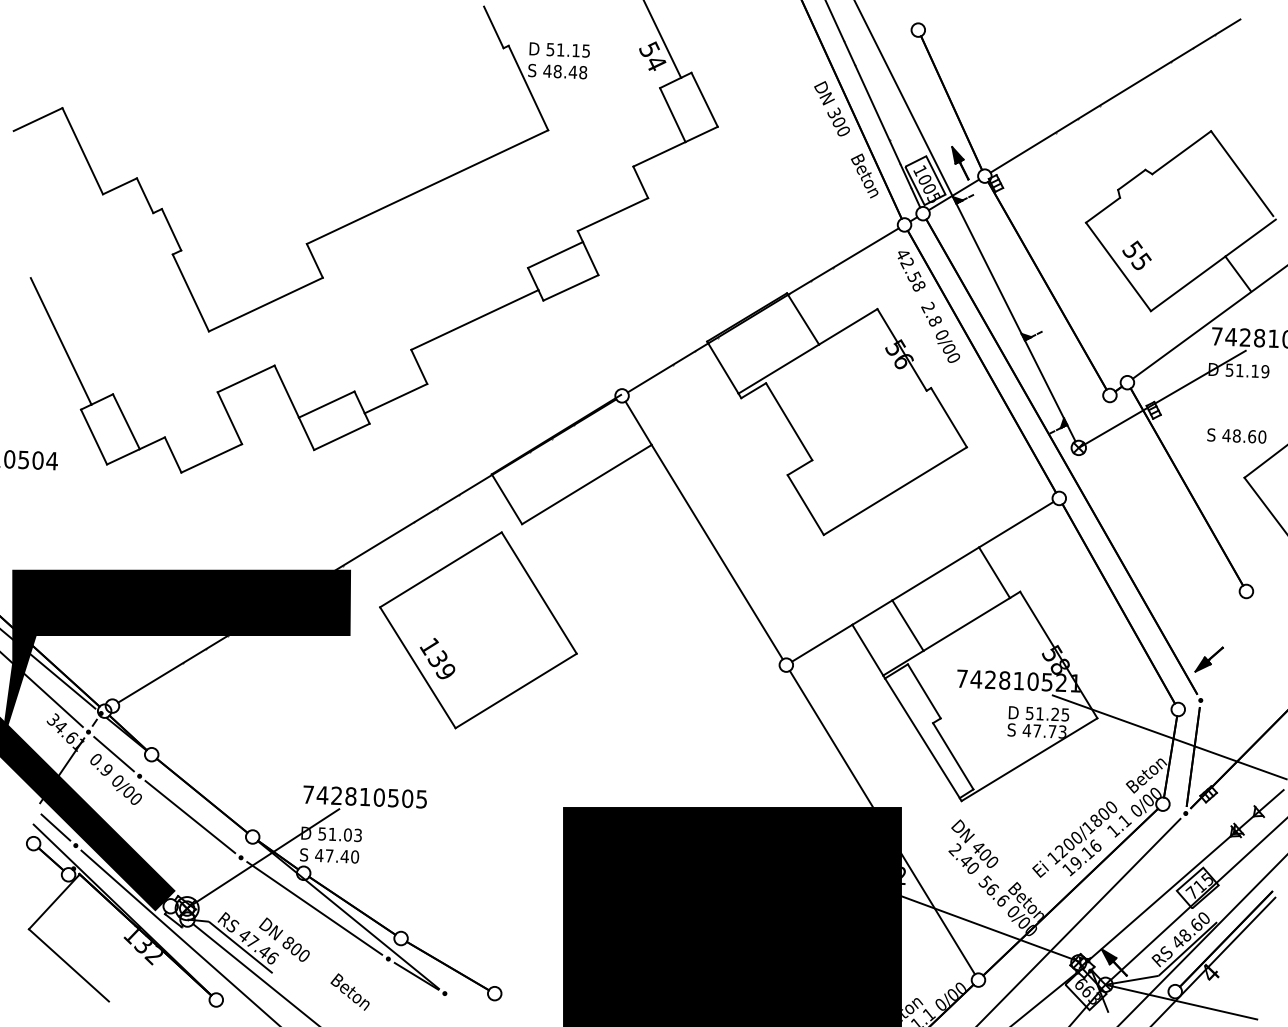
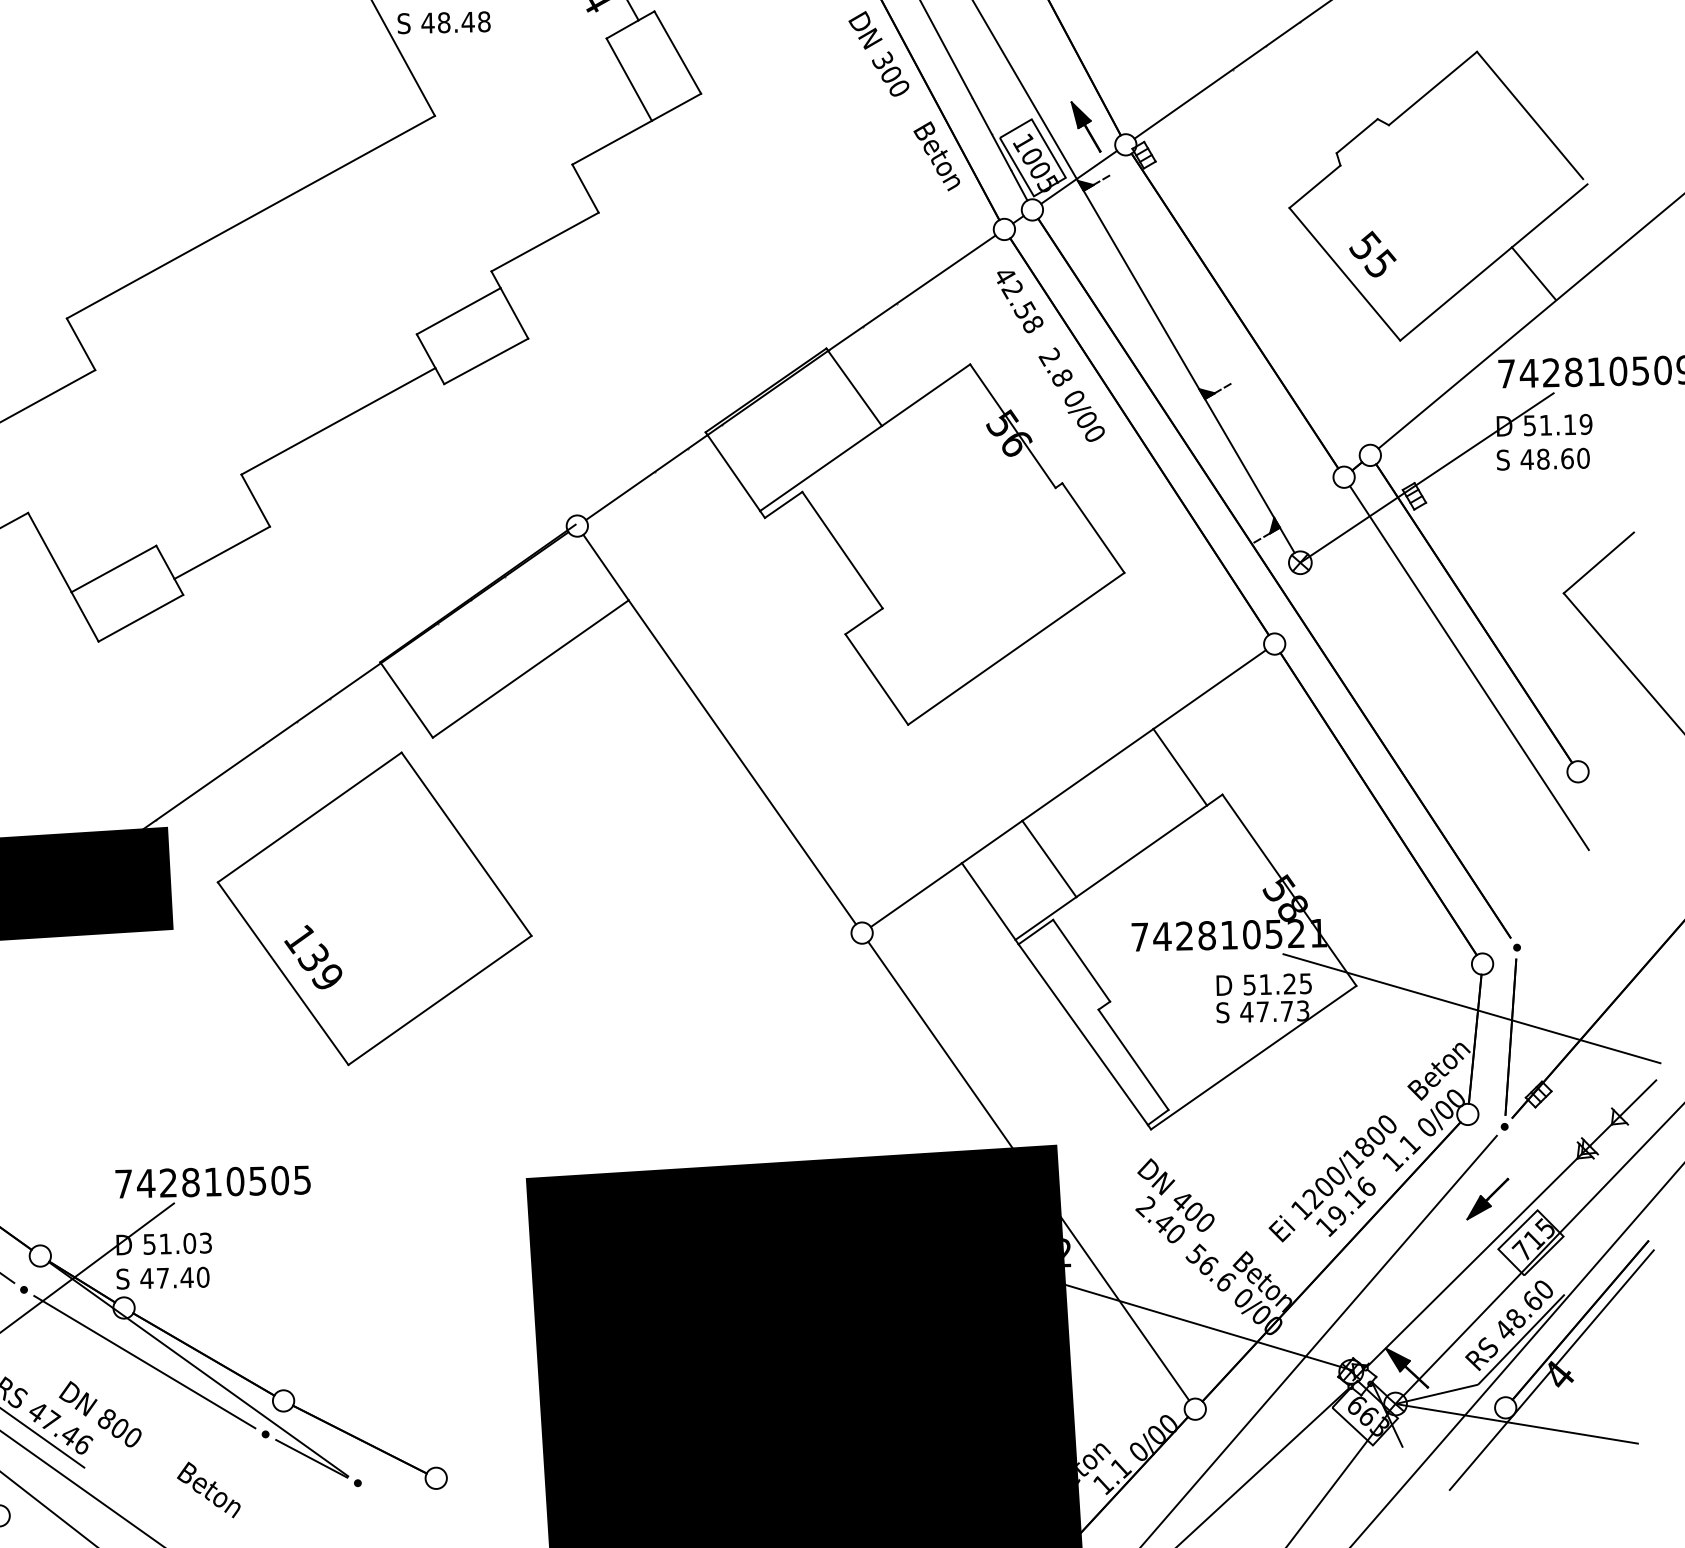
text: (1236, 435) -> (1542, 458), moved
line: (1181, 521) -> (1469, 668), added
part: (1208, 659) -> (1486, 1198), moved

